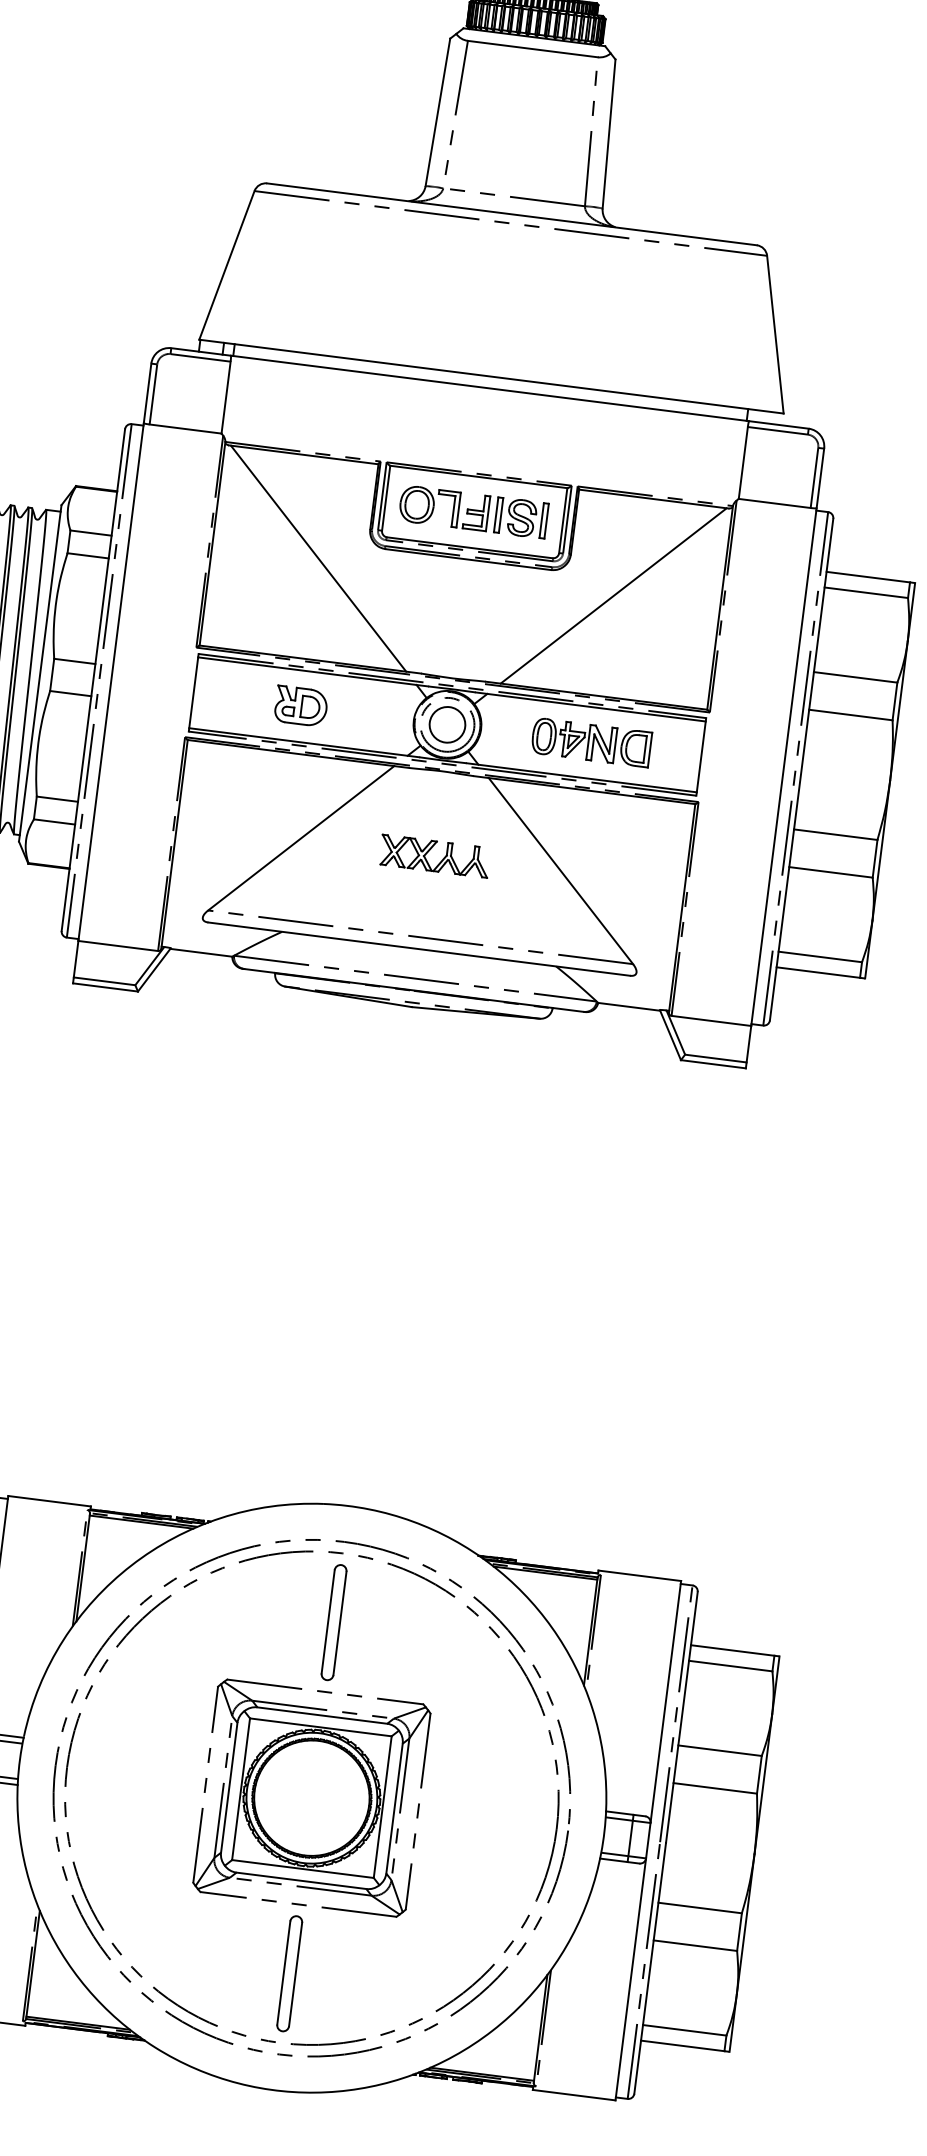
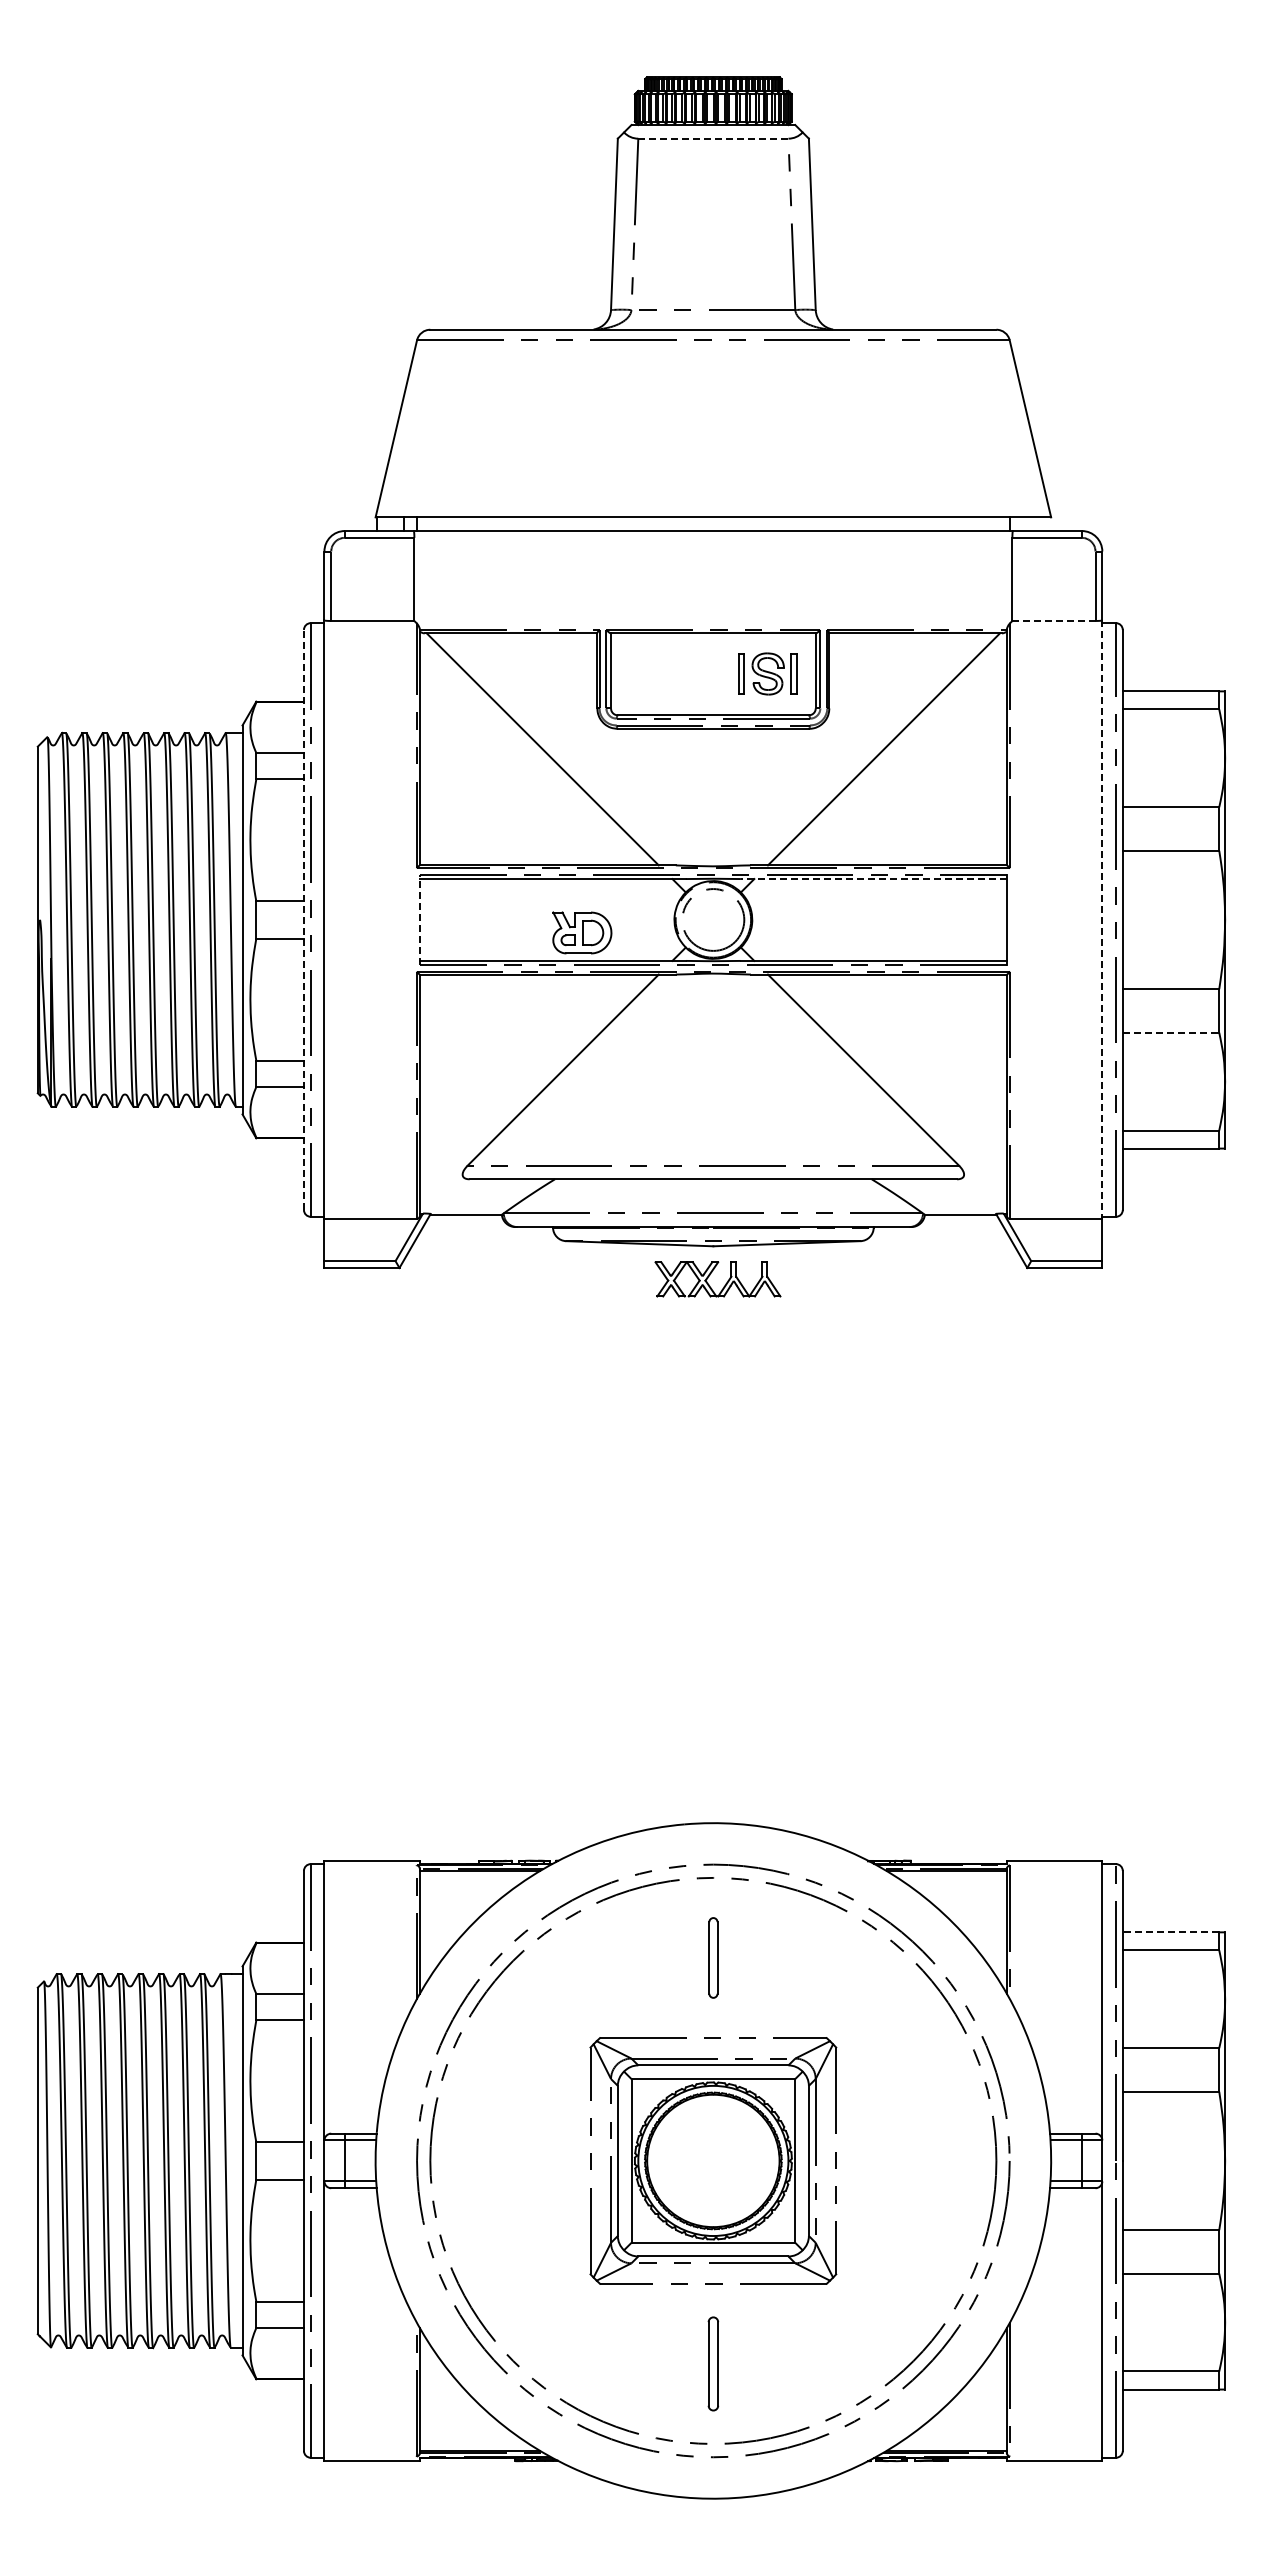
line: (532, 48) -> (712, 138), solid -> dashed
line: (774, 503) -> (1053, 621), solid -> dashed
part: (434, 506) -> (667, 673), removed
line: (93, 679) -> (303, 919), solid -> dashed
line: (193, 692) -> (419, 919), solid -> dashed
part: (301, 705) -> (582, 932), moved
line: (590, 707) -> (873, 879), solid -> dashed
circle: (447, 724) -> (713, 919), removed
part: (591, 742) -> (879, 919), removed
line: (784, 767) -> (1102, 920), solid -> dashed
part: (428, 852) -> (710, 1275), moved
line: (831, 872) -> (1171, 1032), solid -> dashed
part: (334, 1622) -> (713, 1957), size x0.6
line: (732, 1650) -> (1170, 1932), solid -> dashed
part: (289, 1973) -> (713, 2363), size x0.7

